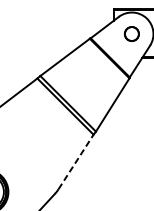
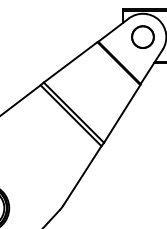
circle: (131, 33) -> (142, 36), size x1.43
line: (76, 161) -> (82, 175), dashed -> solid

